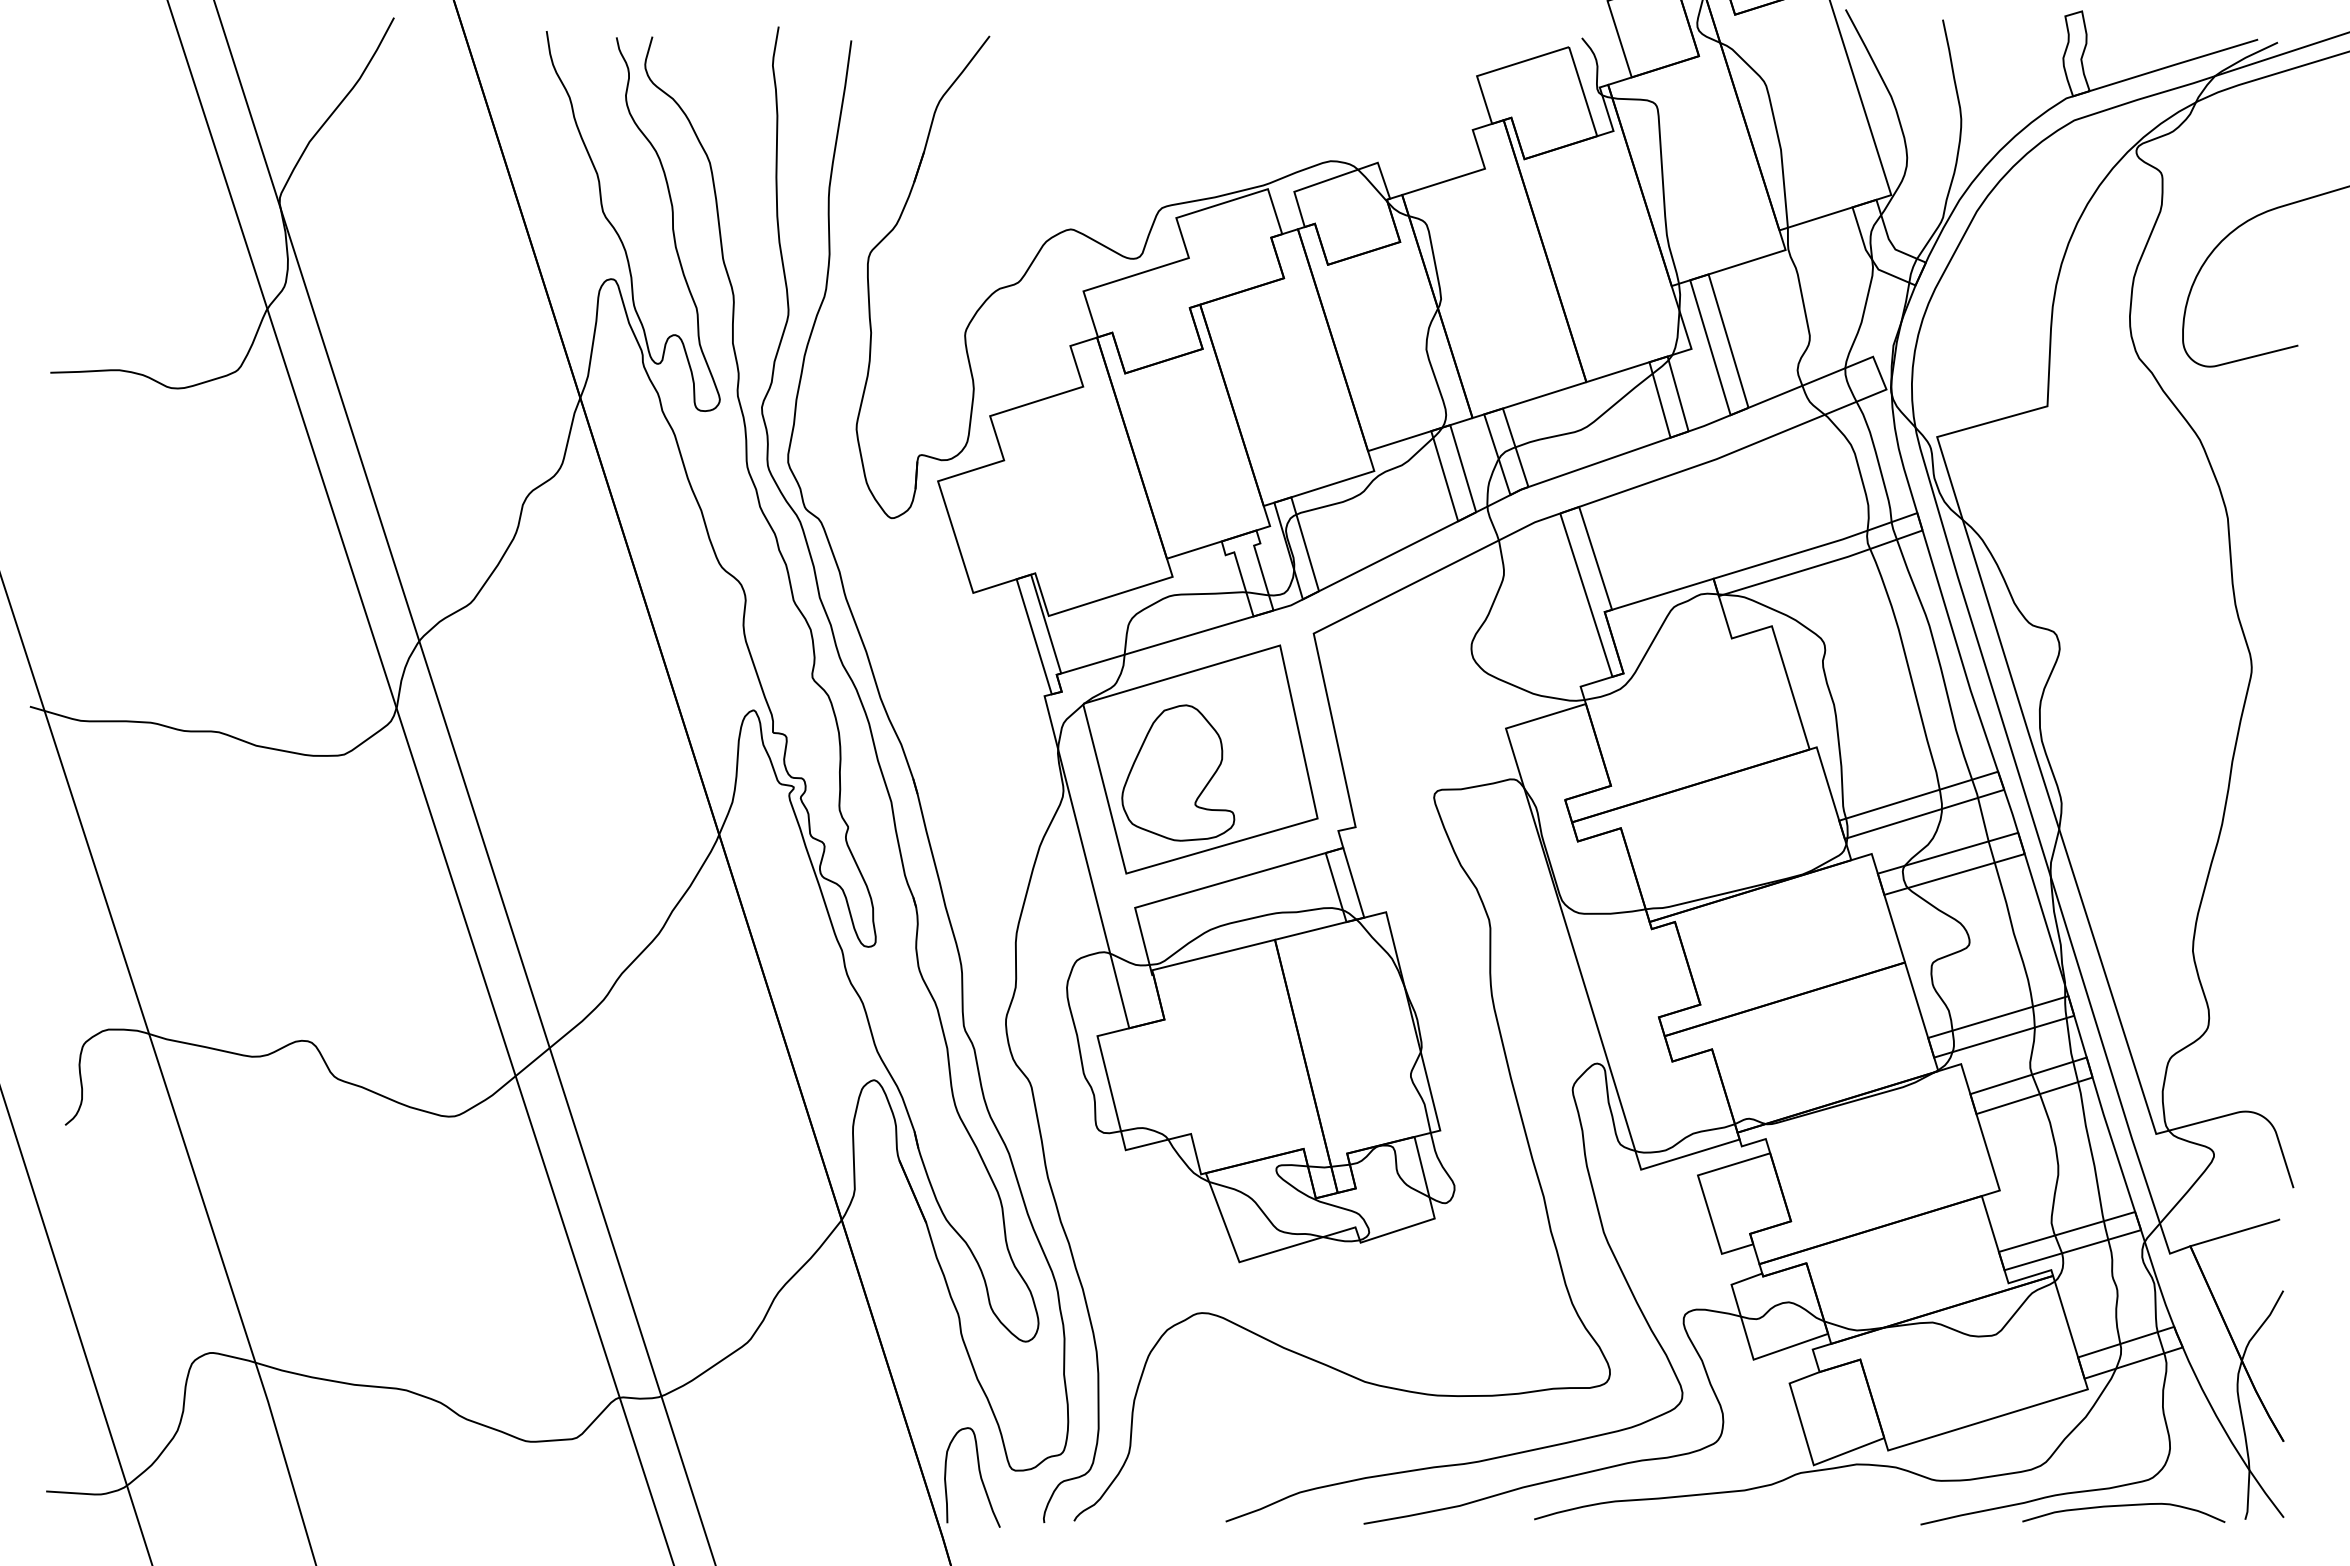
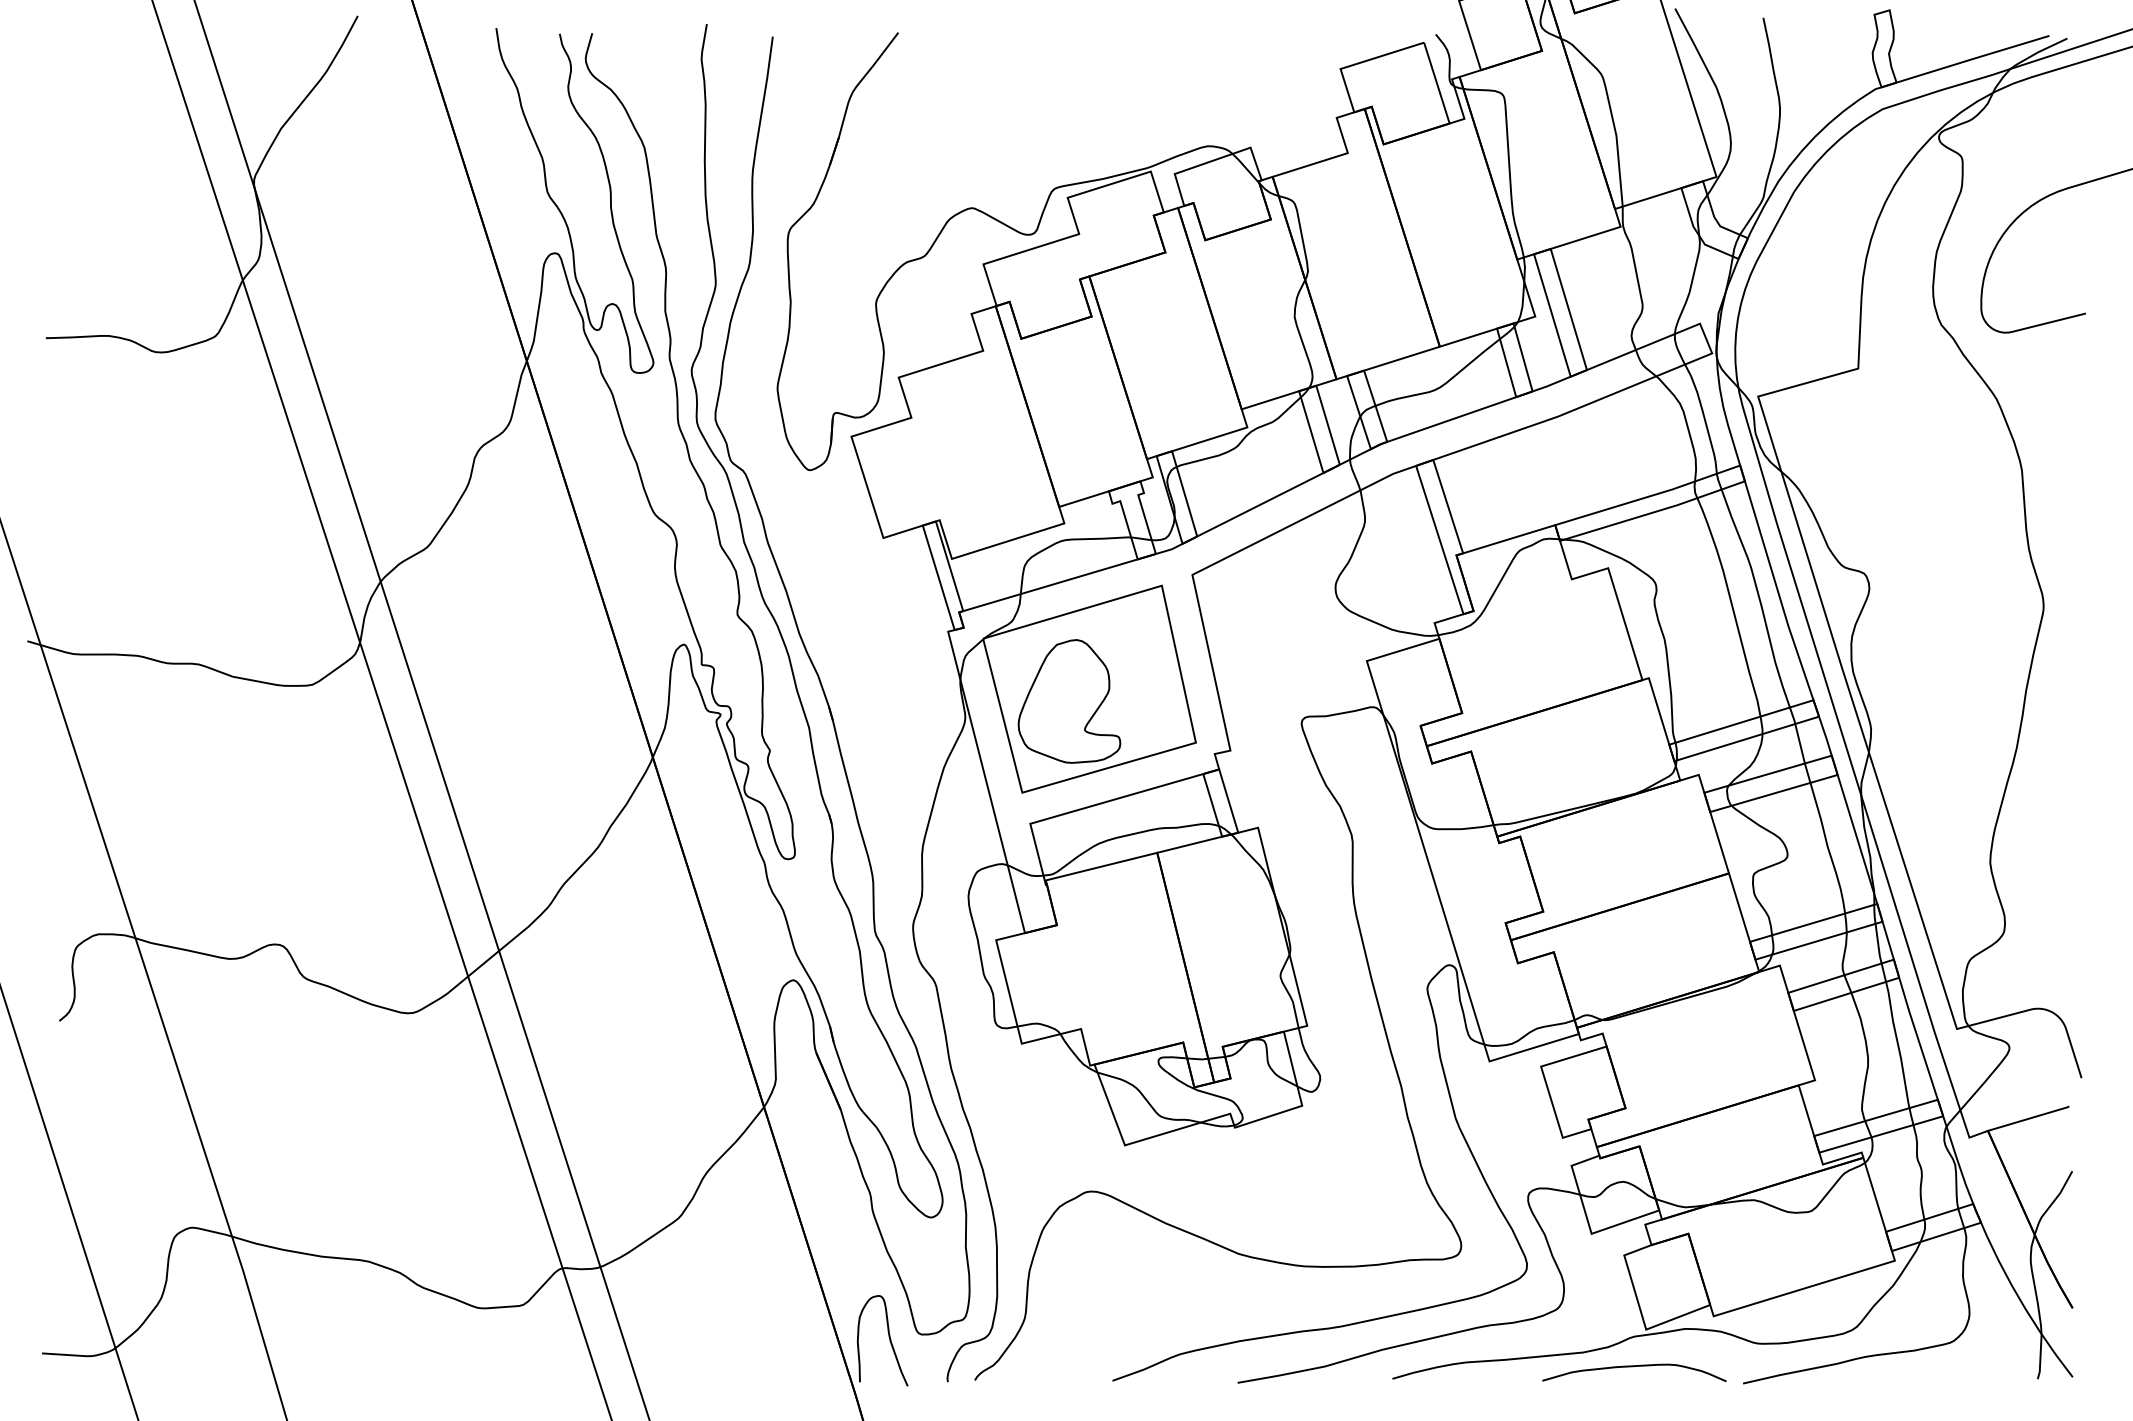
curve: (2123, 1506) -> (1634, 1367), moved

